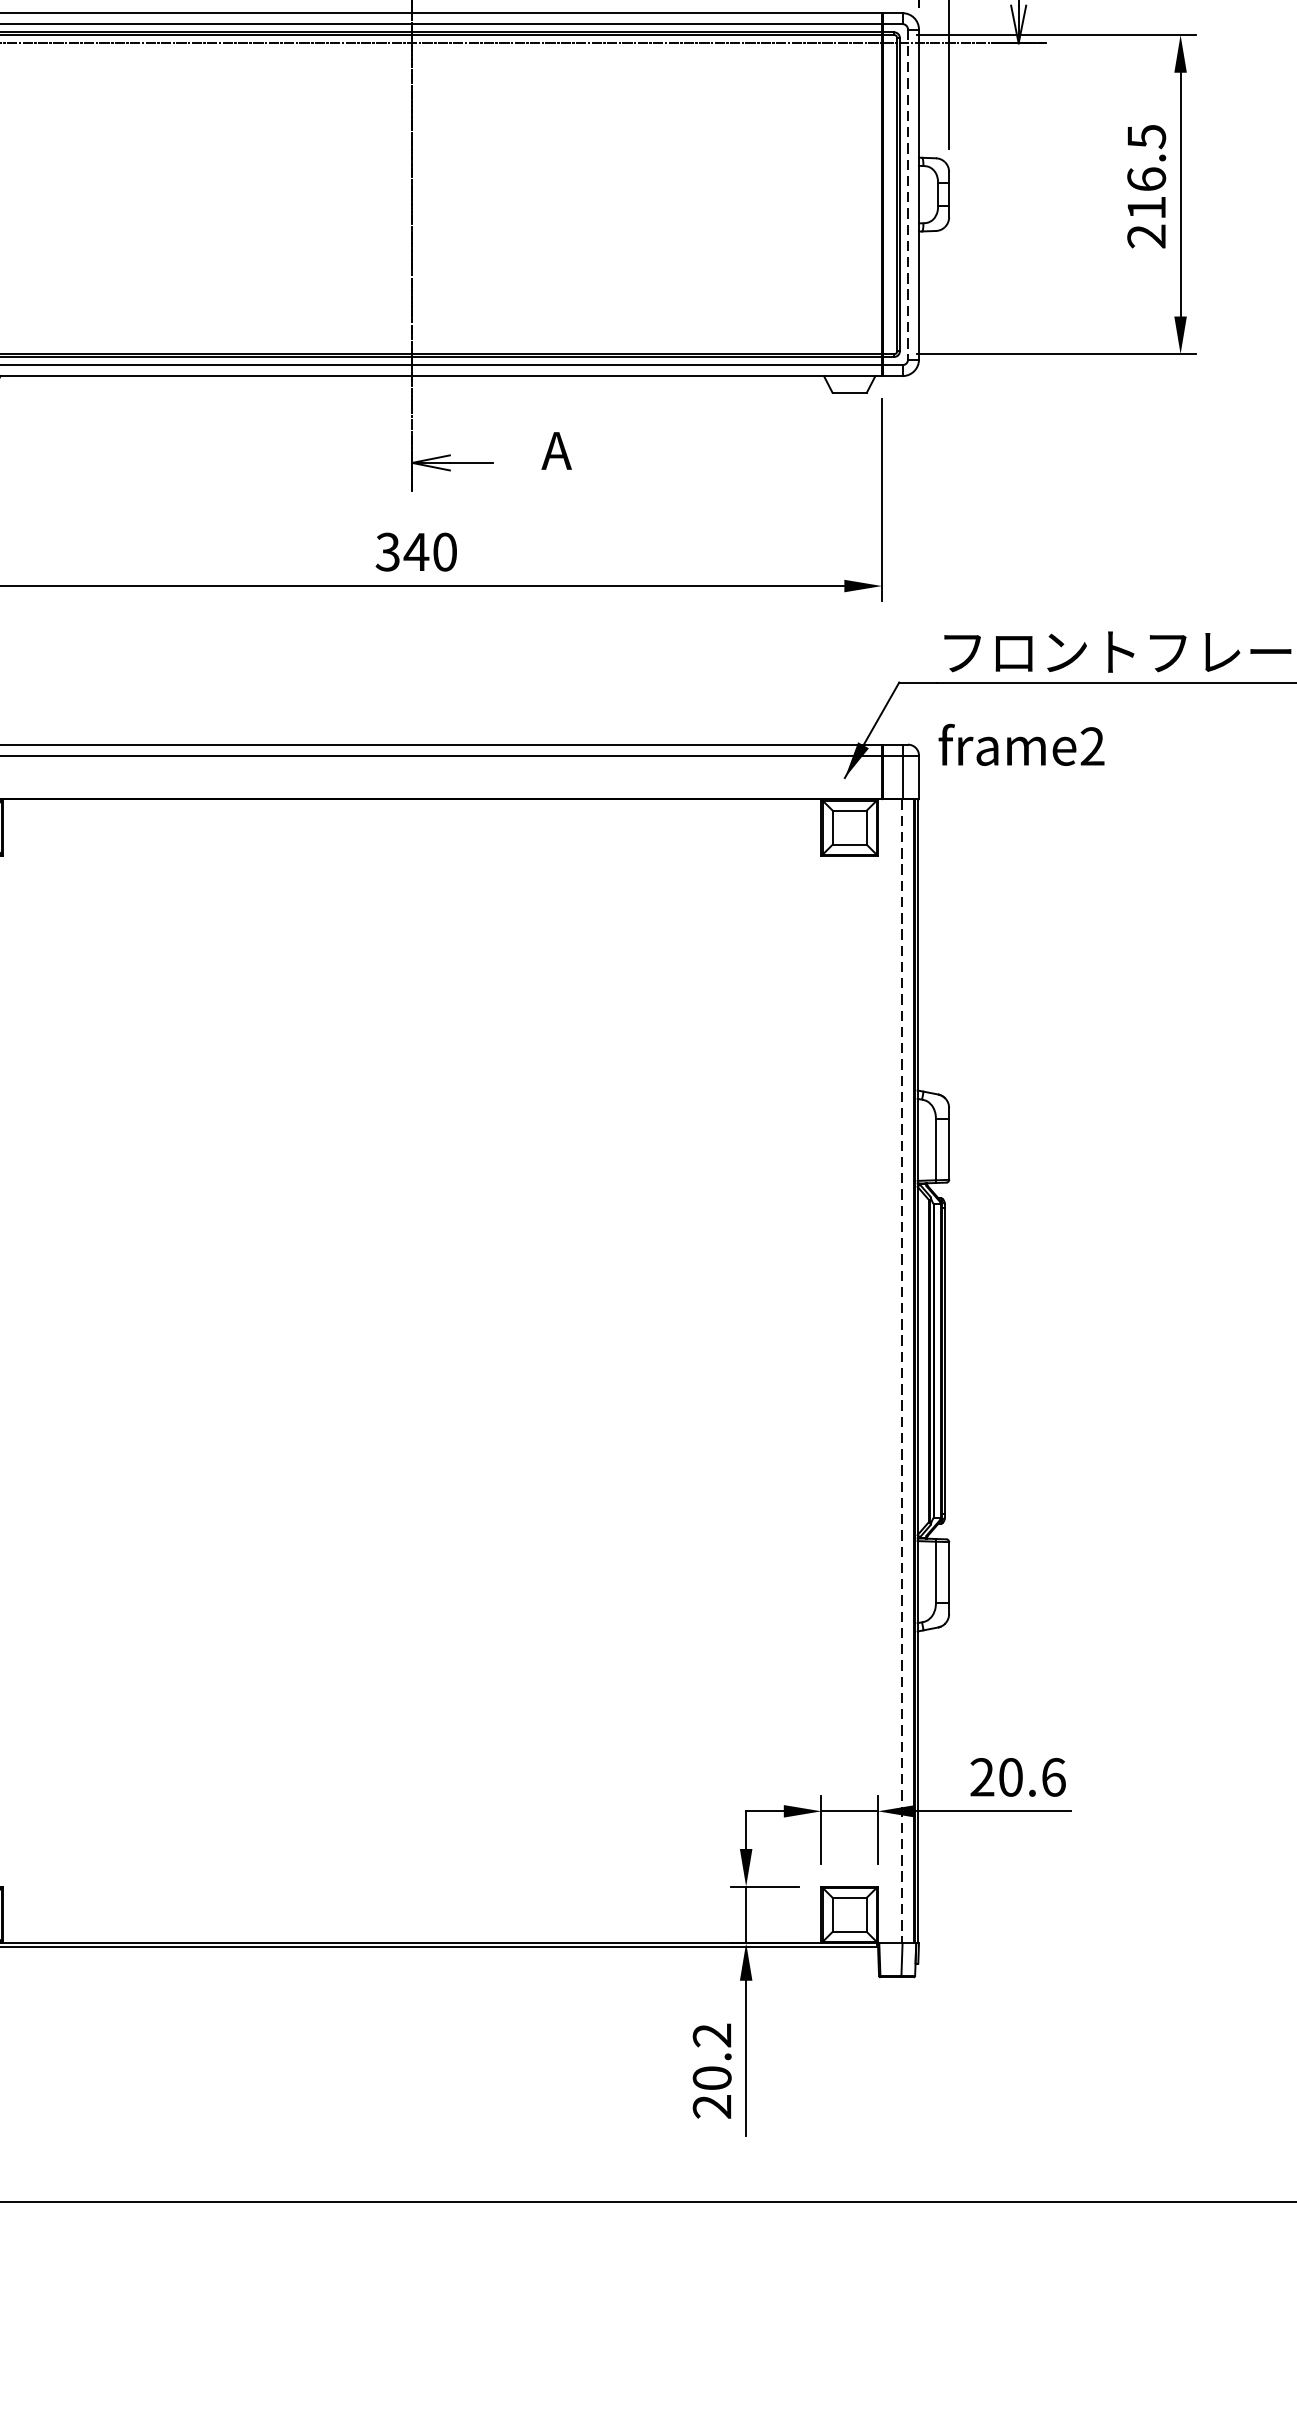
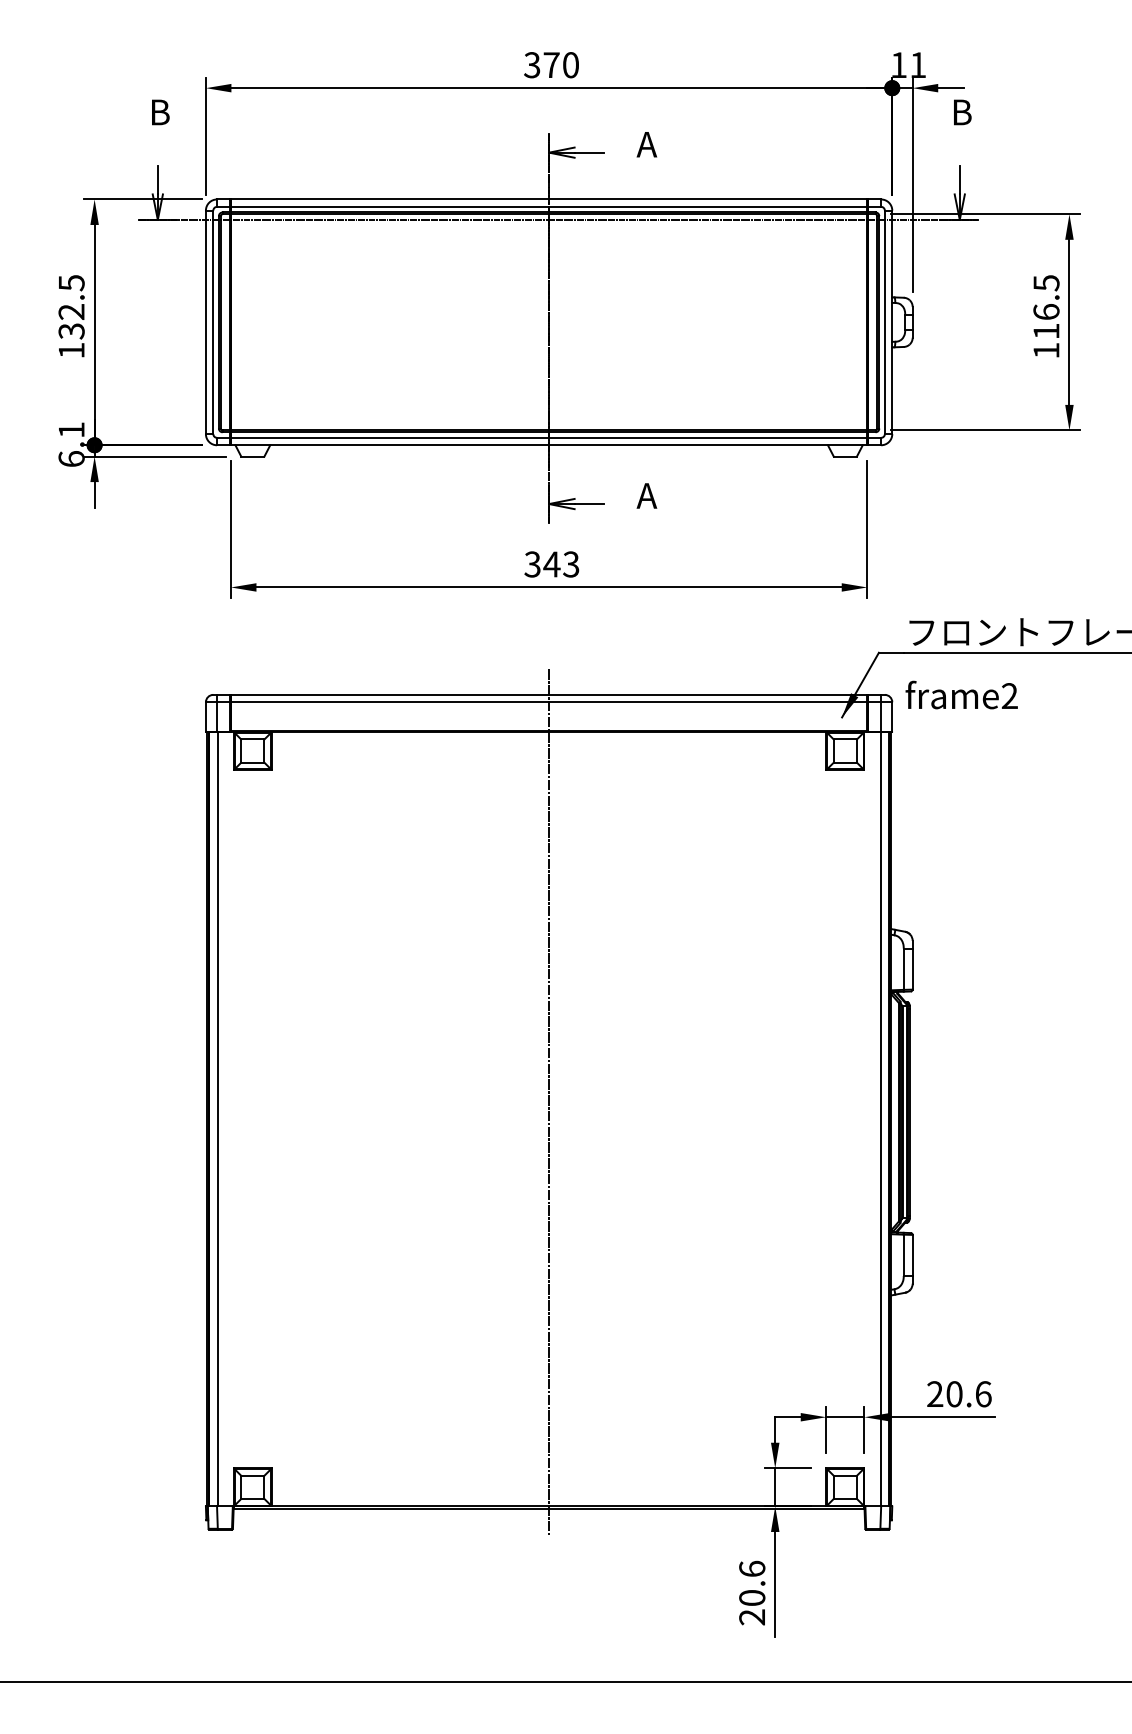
line: (907, 194) -> (884, 322), dashed -> solid
text: (1146, 236) -> (1046, 350), 216.5 -> 116.5
text: (445, 552) -> (571, 564), 340 -> 343
line: (412, 1345) -> (549, 1101), added
line: (901, 1371) -> (880, 1119), dashed -> solid
text: (712, 2034) -> (752, 1568), 20.2 -> 20.6

